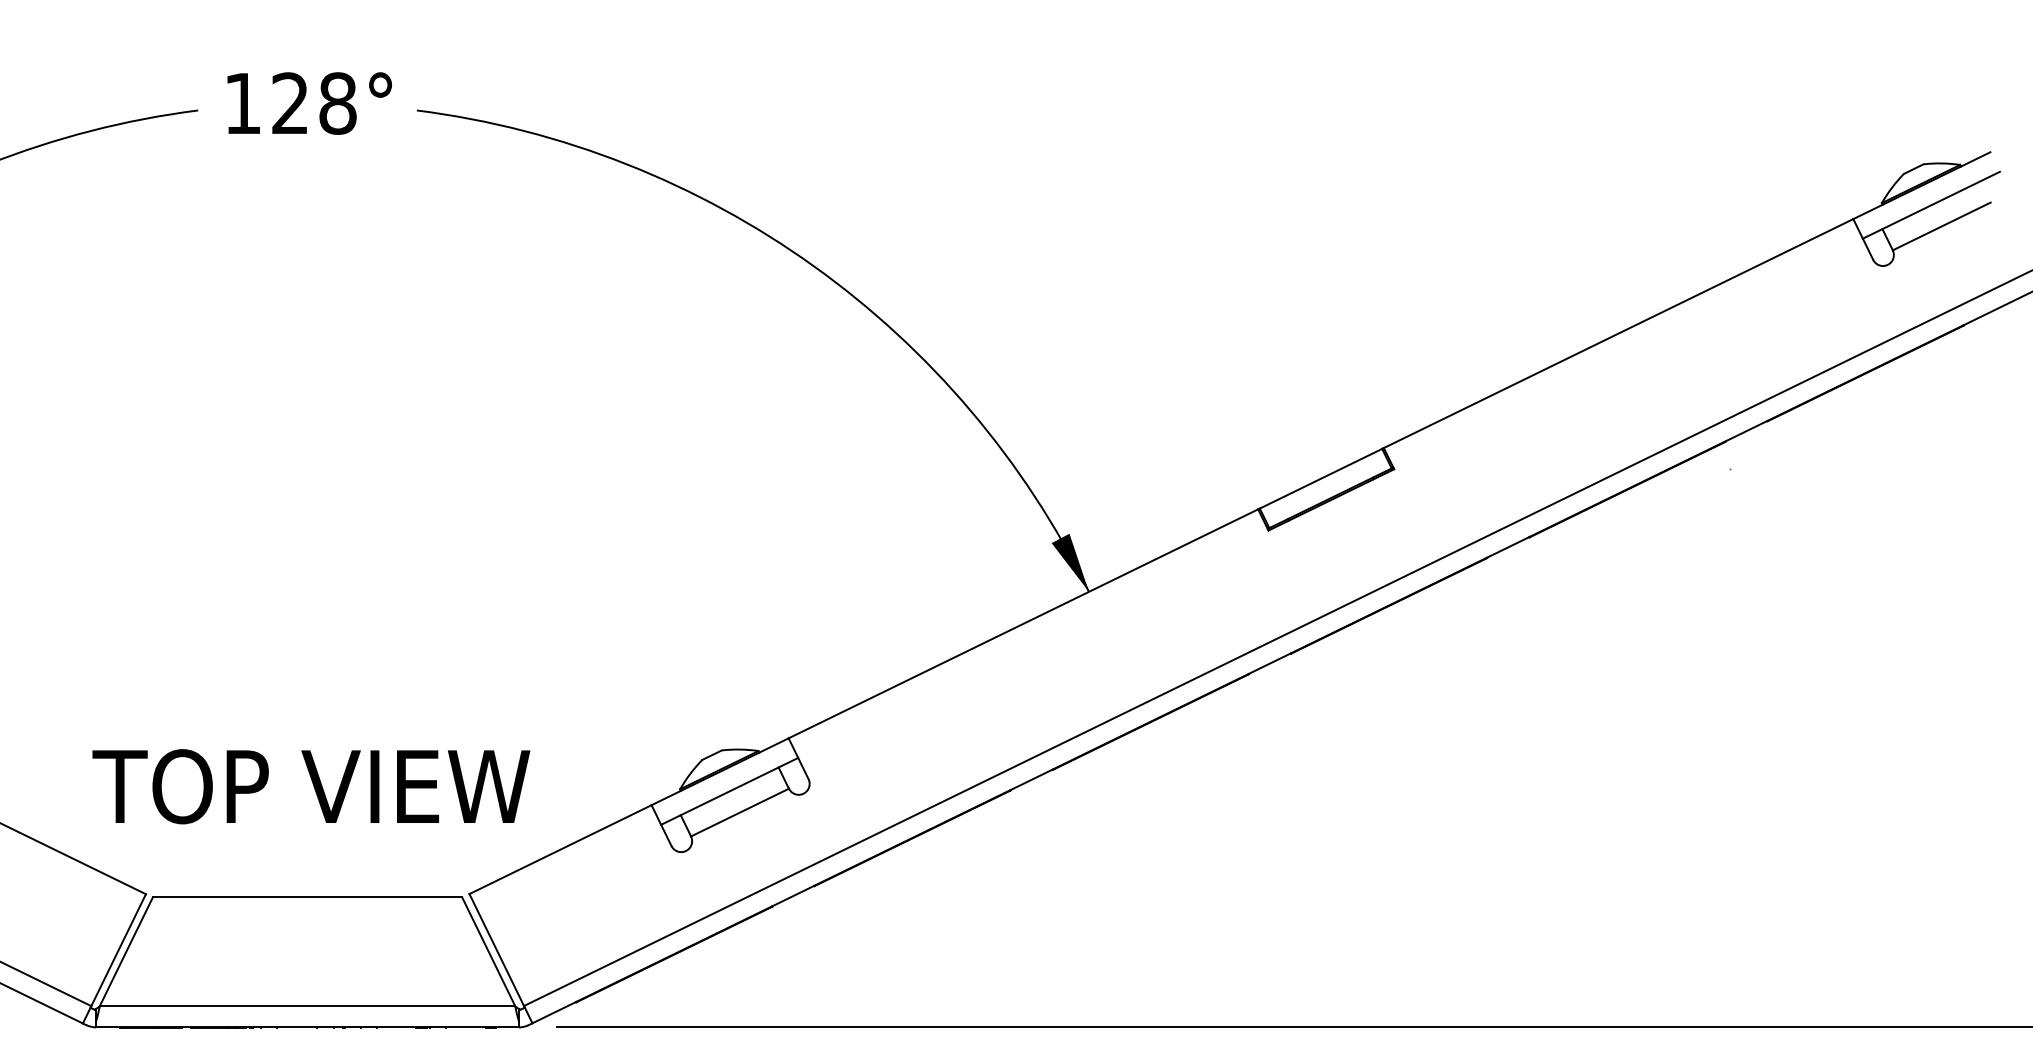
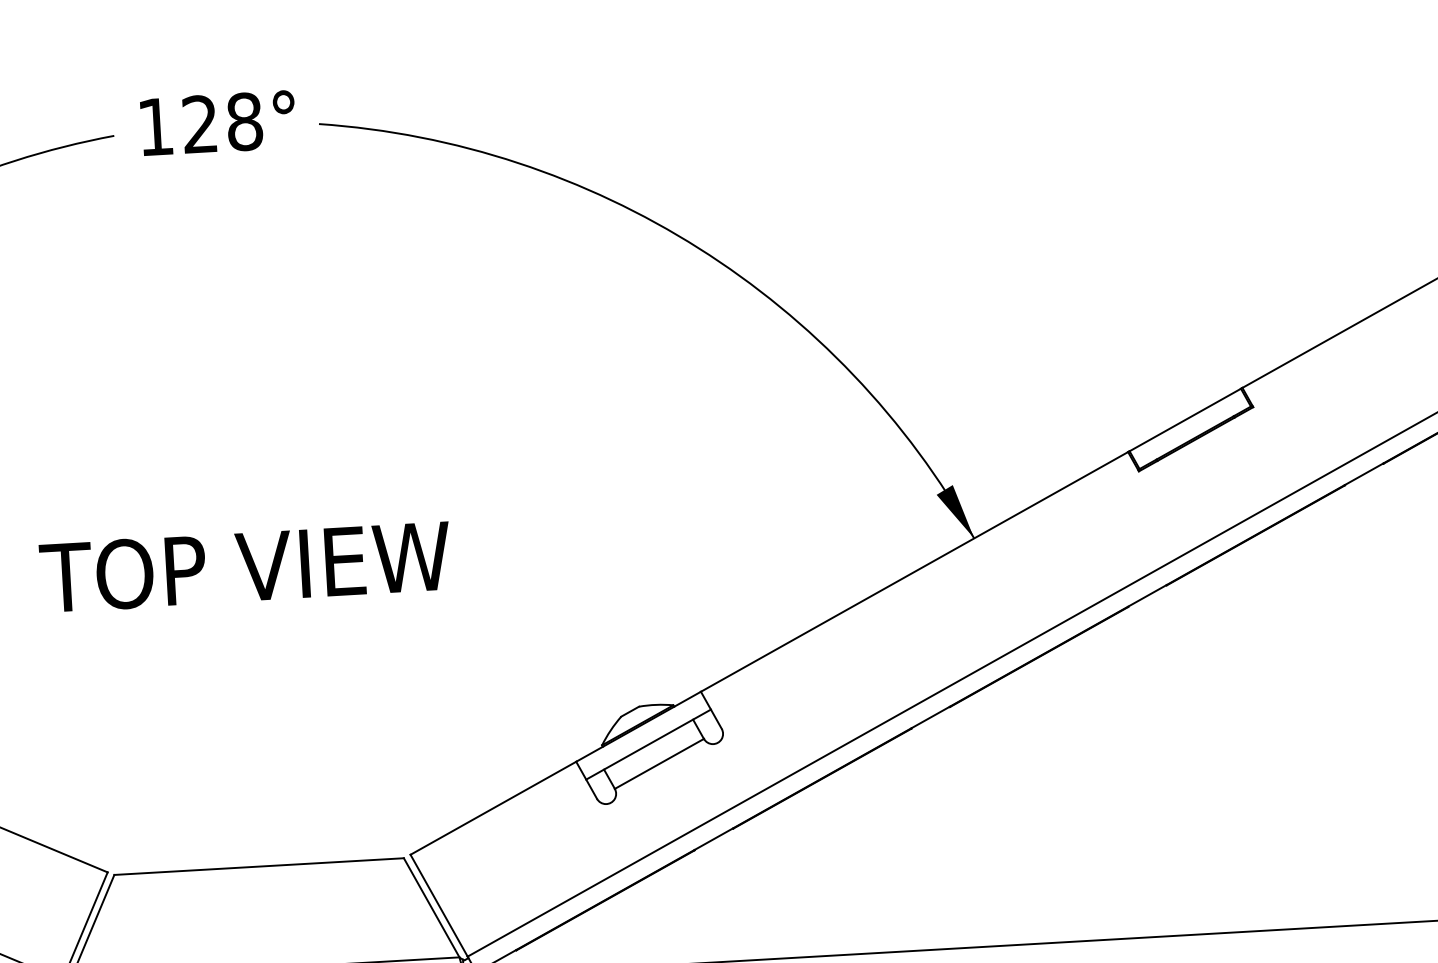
text: (311, 786) -> (245, 566), moved

